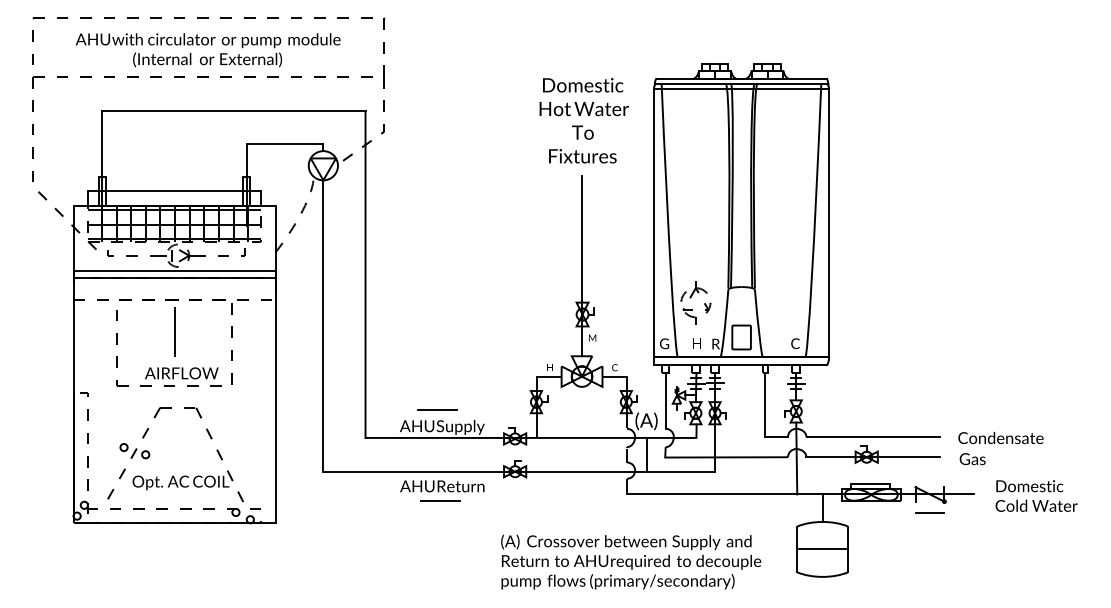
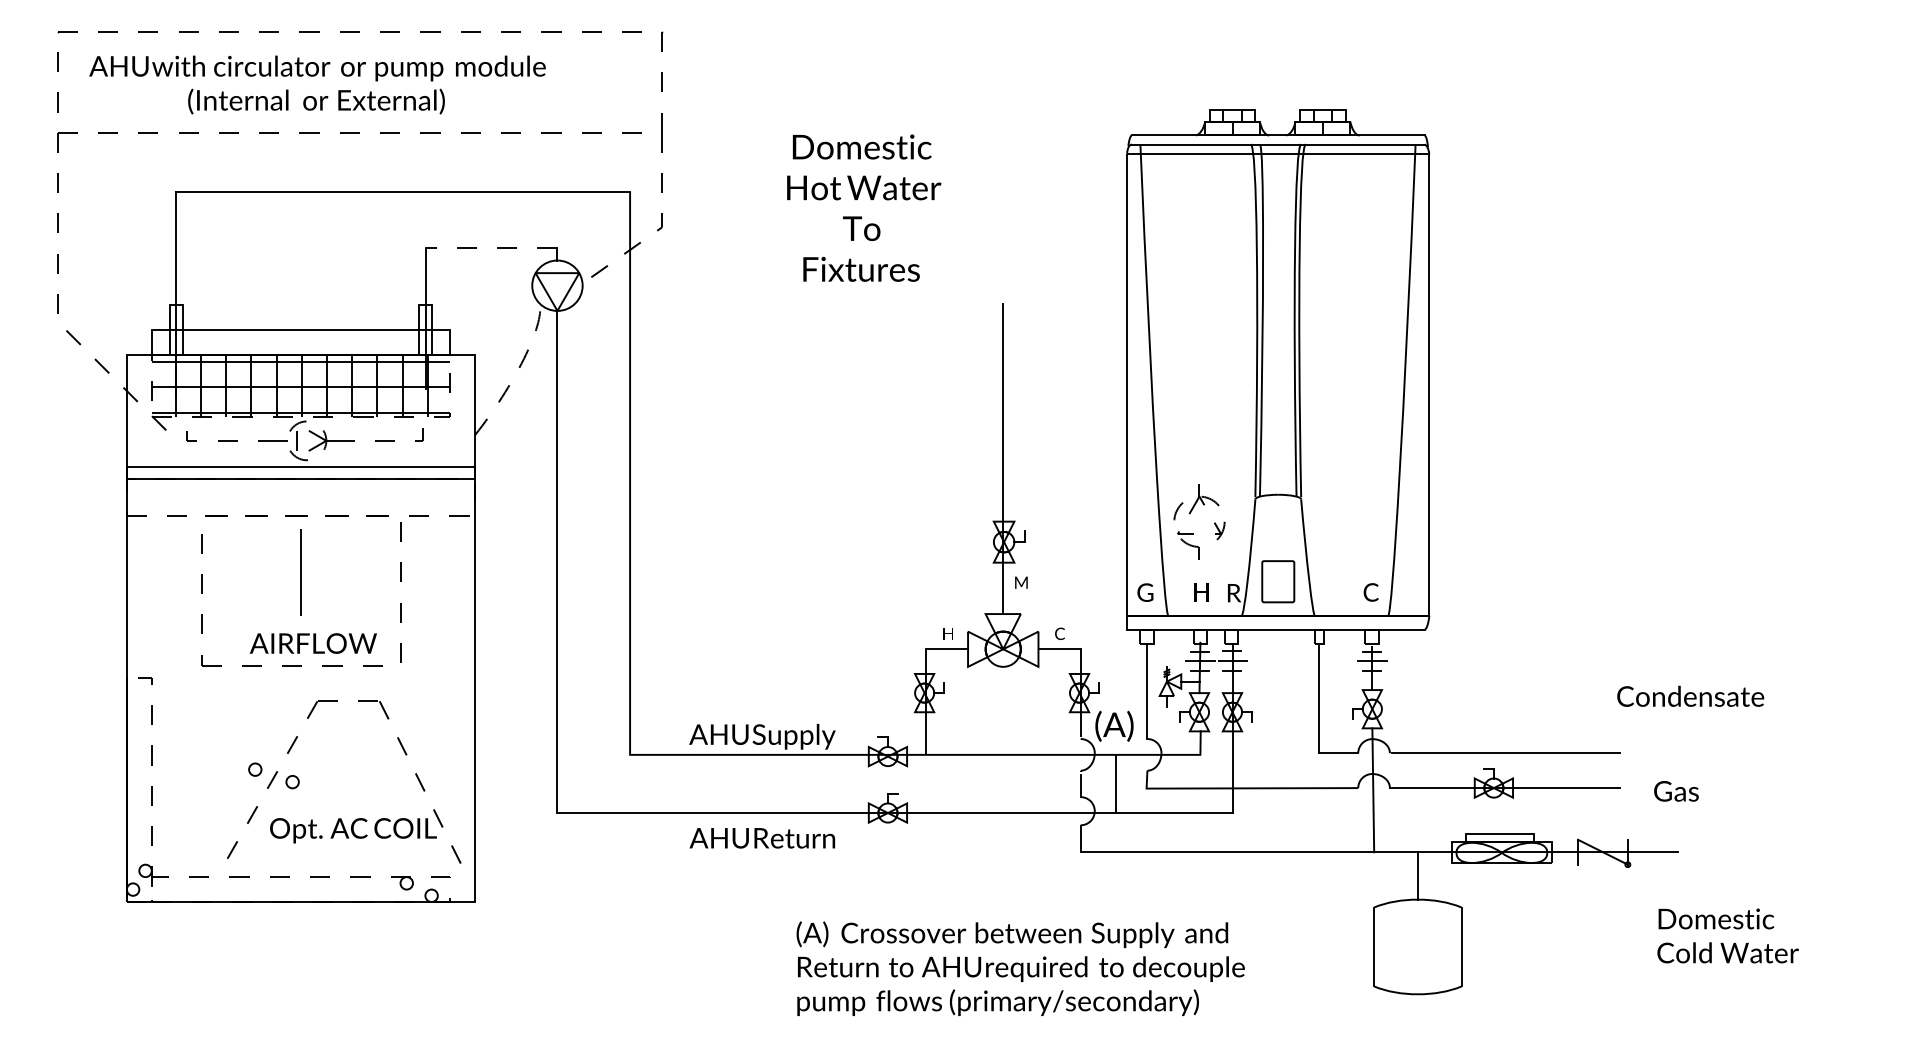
text: (208, 50) -> (318, 85), moved
text: (583, 120) -> (862, 207), moved
line: (284, 143) -> (490, 247), solid -> dashed
line: (437, 409) -> (754, 705), removed
text: (1000, 437) -> (1689, 695), moved
part: (173, 475) -> (340, 817), moved
text: (1036, 495) -> (1727, 935), moved
line: (439, 500) -> (757, 862), removed
line: (929, 512) -> (1602, 883), removed
line: (822, 549) -> (1417, 947), removed
text: (631, 561) -> (1021, 967), moved

